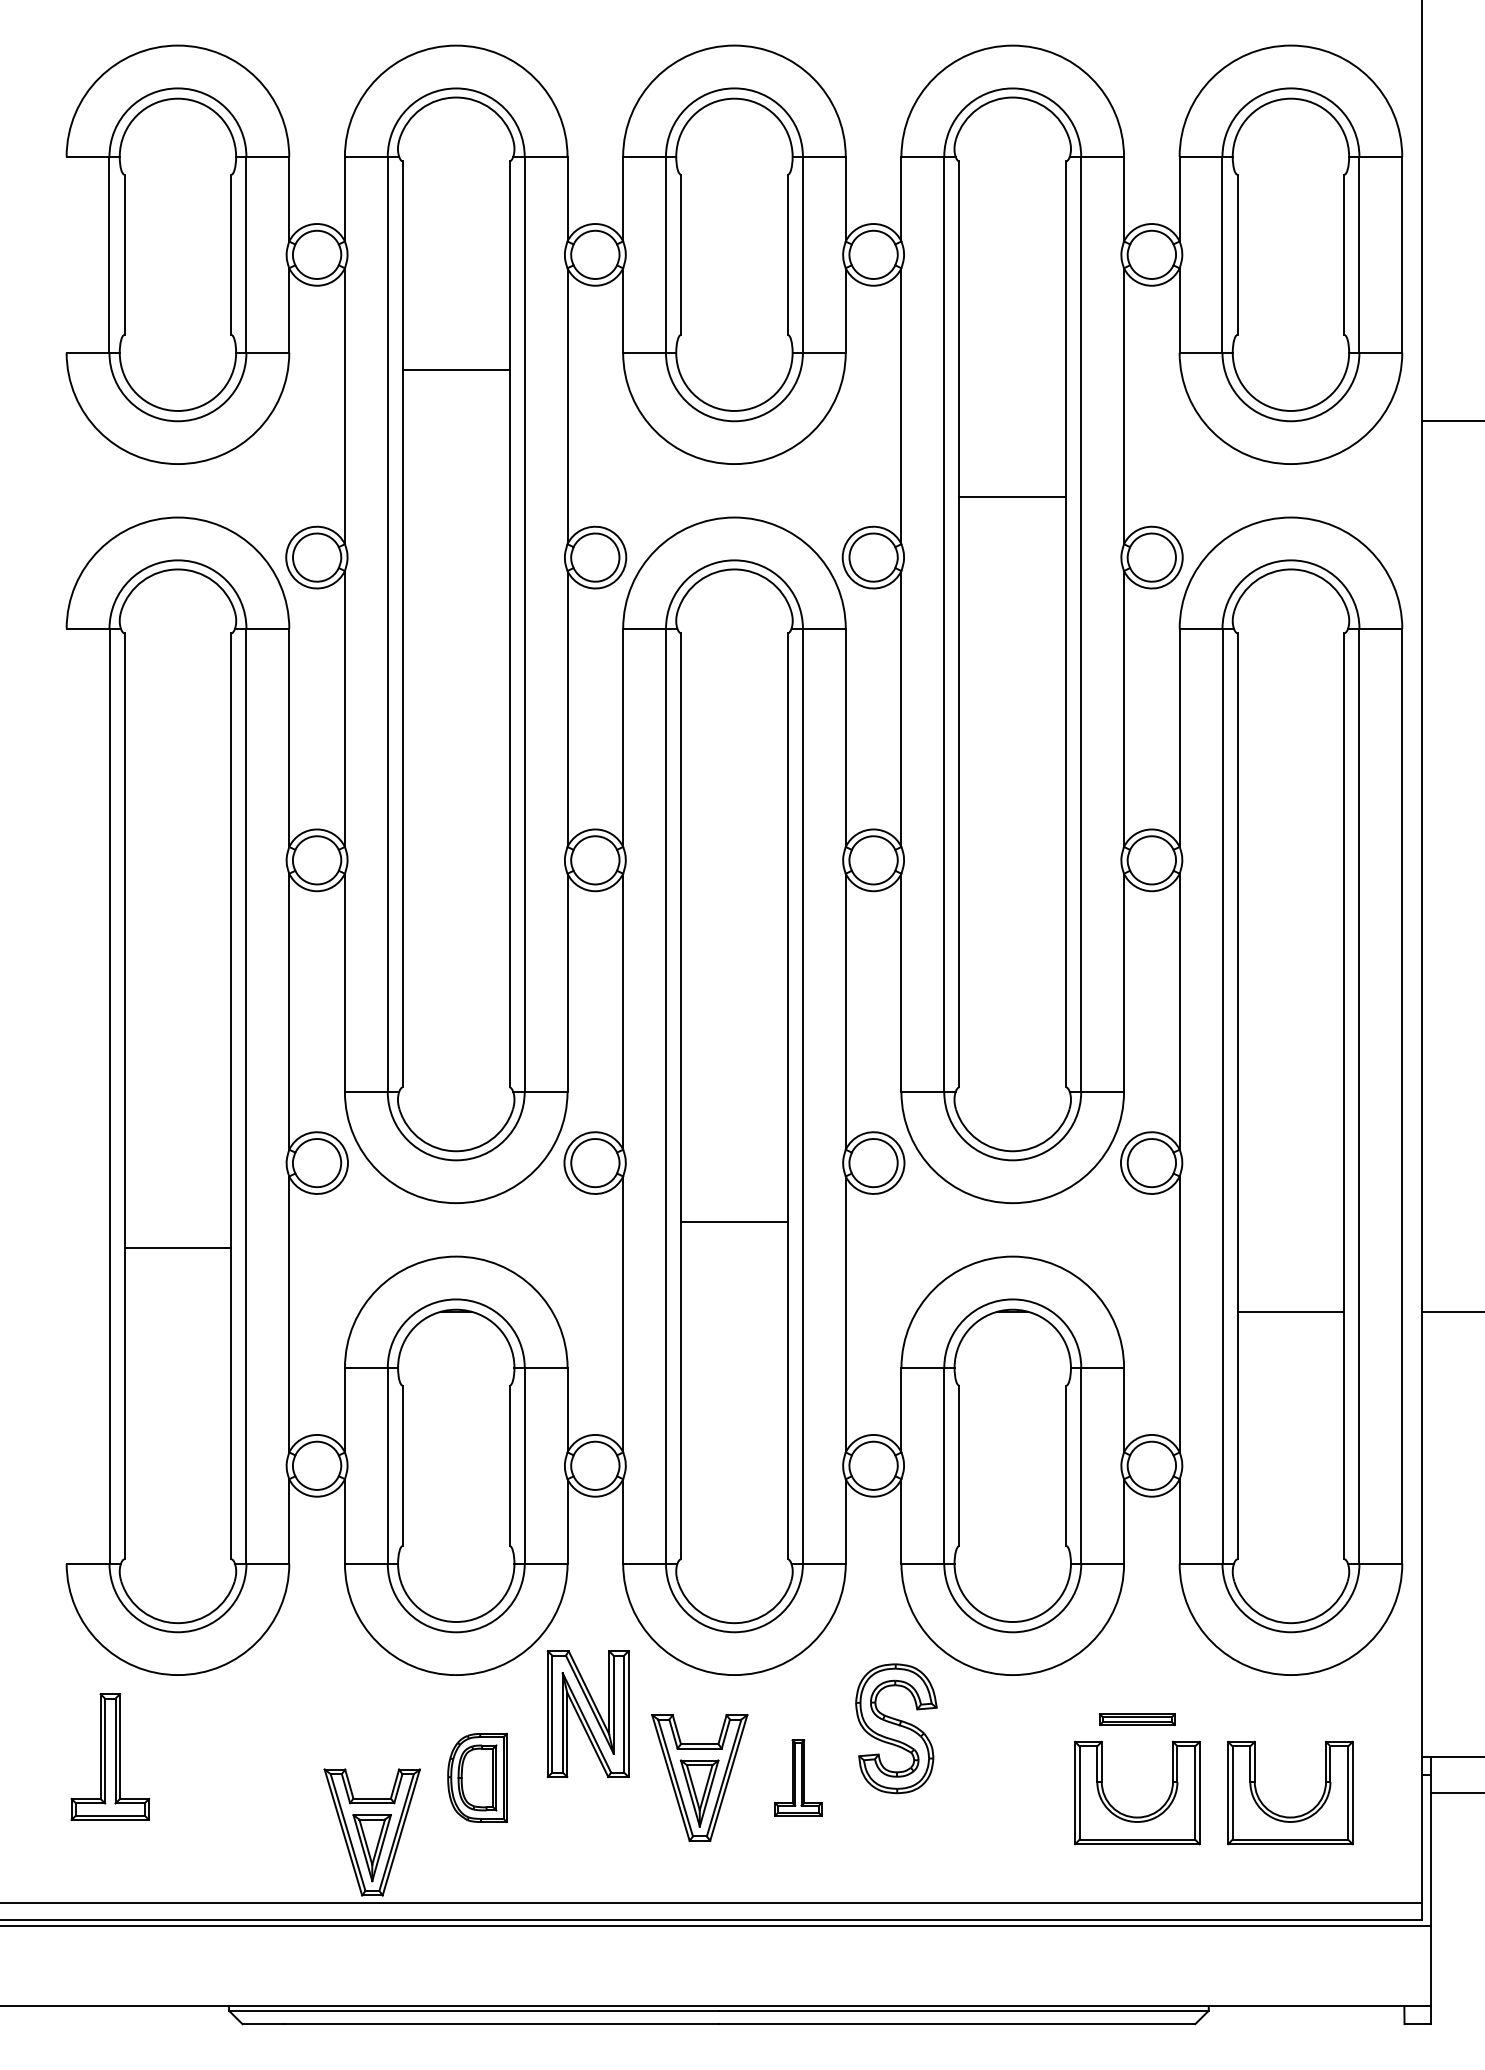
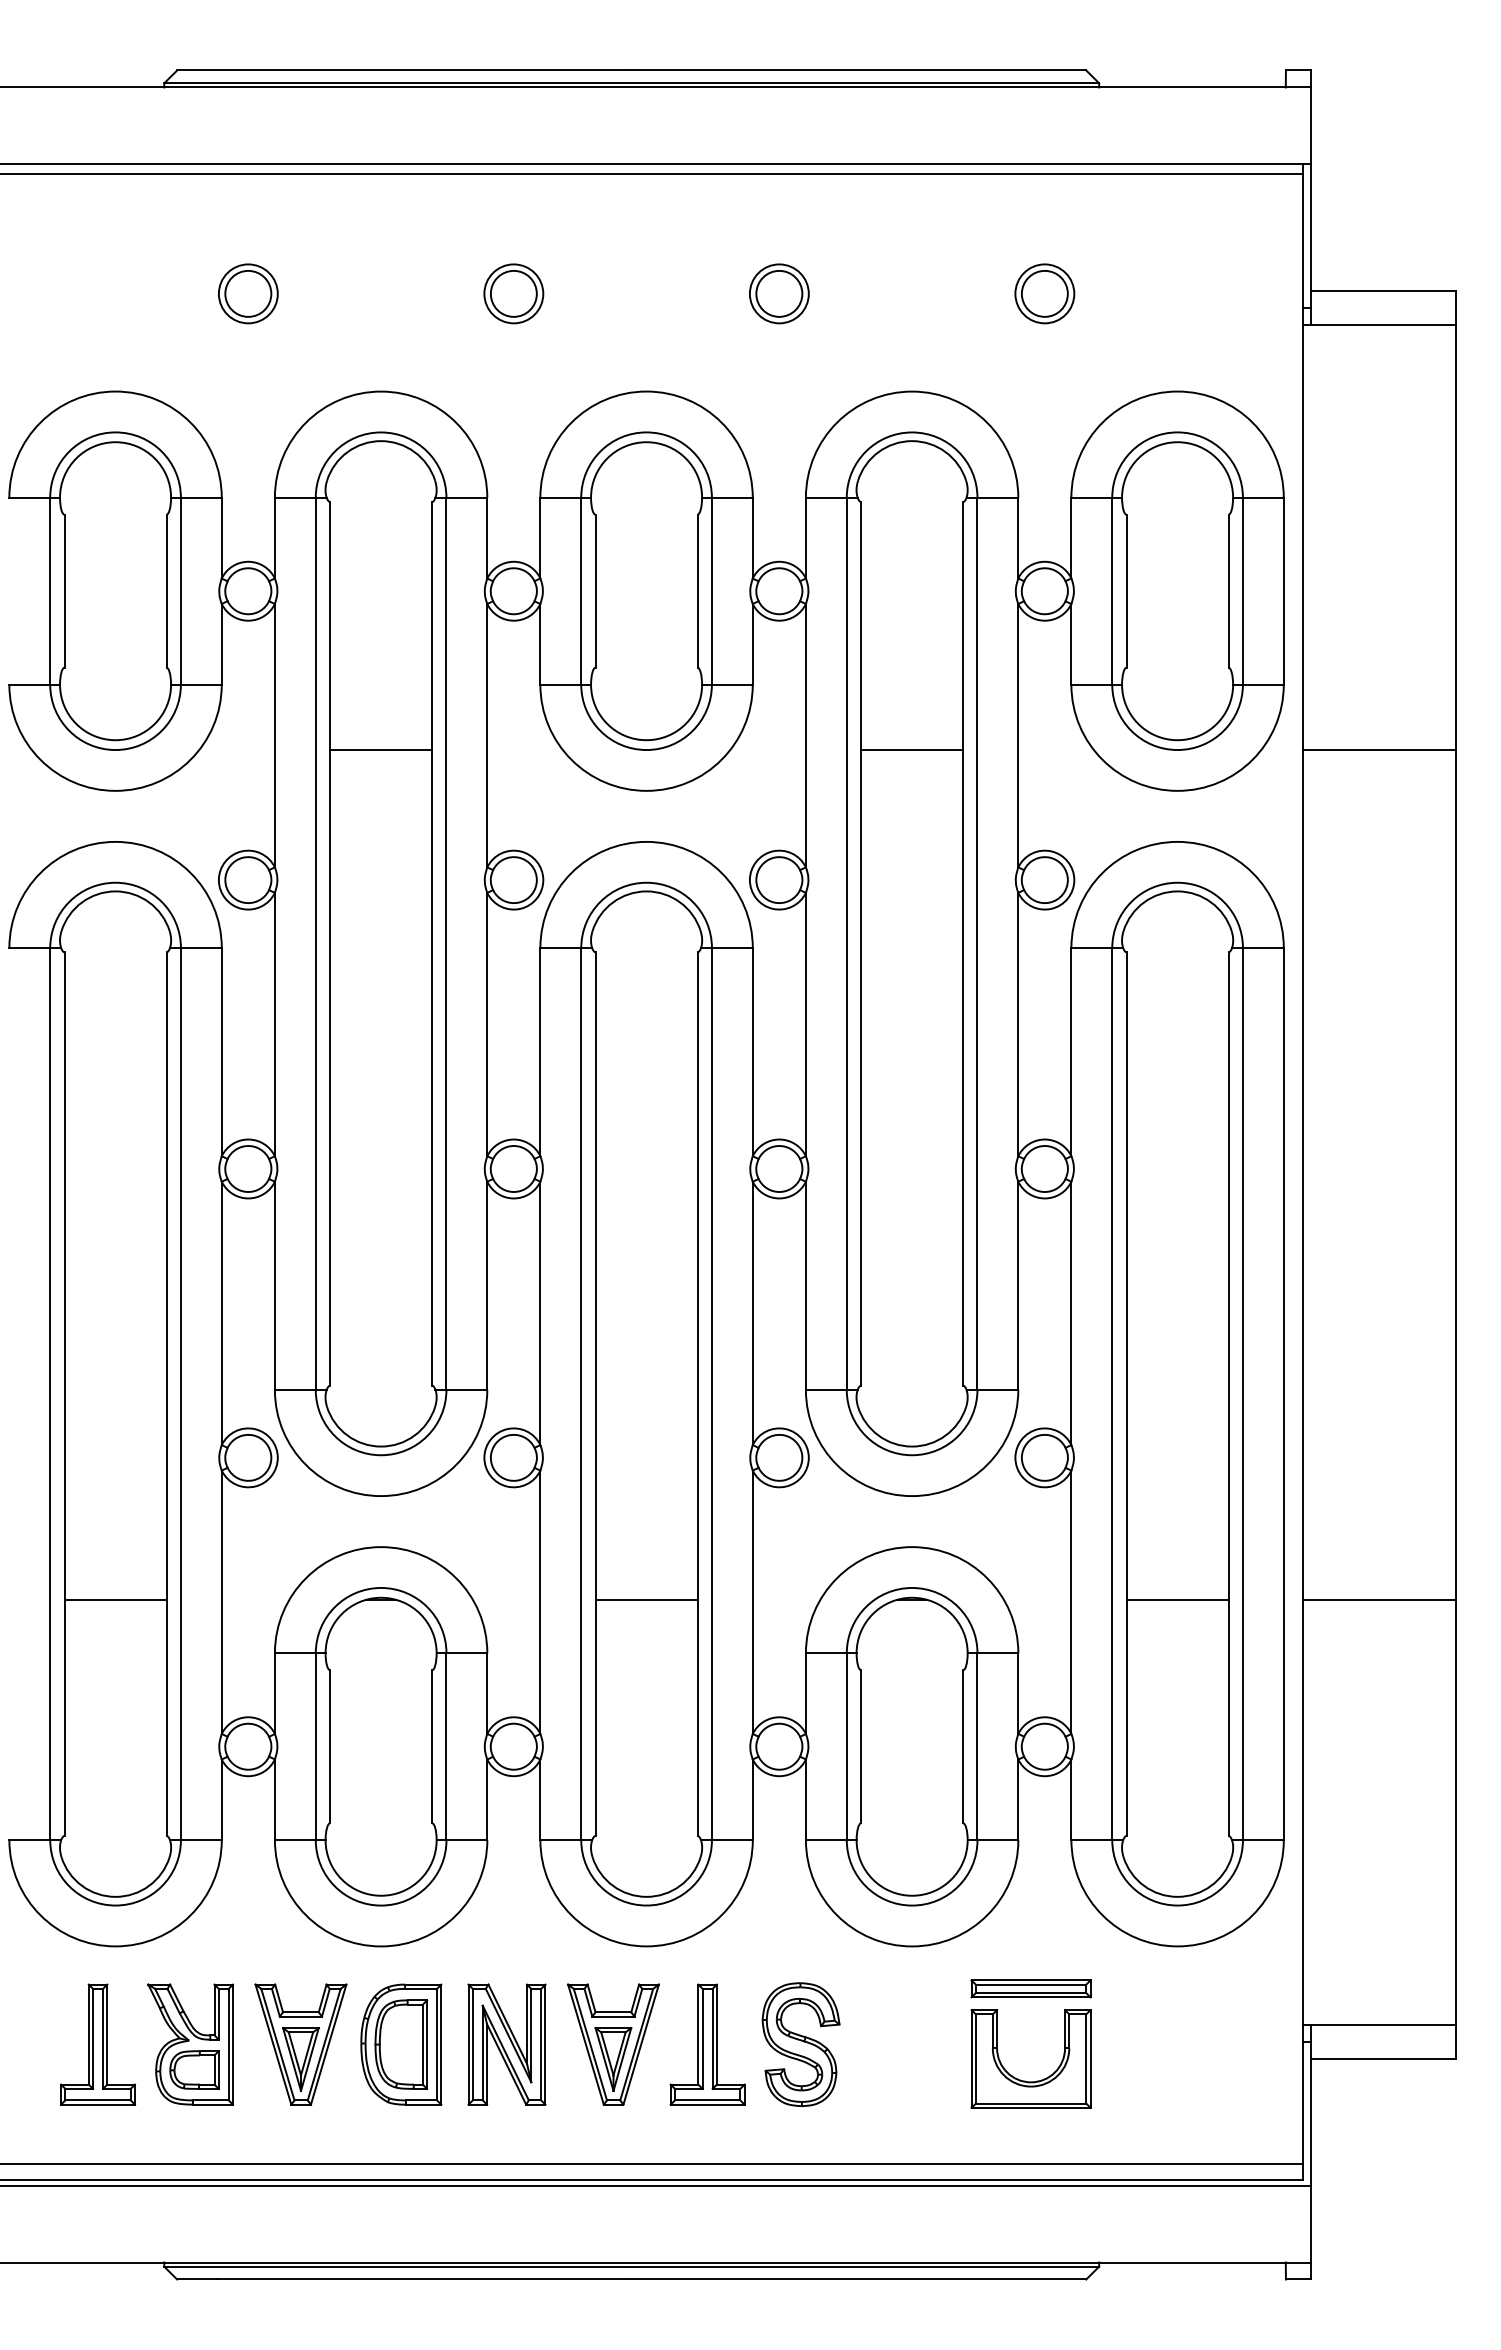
line: (456, 370) -> (381, 750), moved
line: (1013, 497) -> (912, 750), moved
line: (734, 1221) -> (646, 1599), moved
line: (177, 1247) -> (115, 1599), moved
part: (587, 1713) -> (506, 2044), moved
part: (1136, 1719) -> (1030, 1988), size x1.67
part: (895, 1728) -> (800, 2044), moved
part: (109, 1756) -> (97, 2044), moved
part: (256, 1777) -> (190, 2044), added
part: (477, 1777) -> (401, 2044), size x1.43
part: (798, 1777) -> (707, 2044), size x1.67
part: (1284, 1815) -> (1171, 2080), removed
part: (371, 1832) -> (300, 2044), moved

